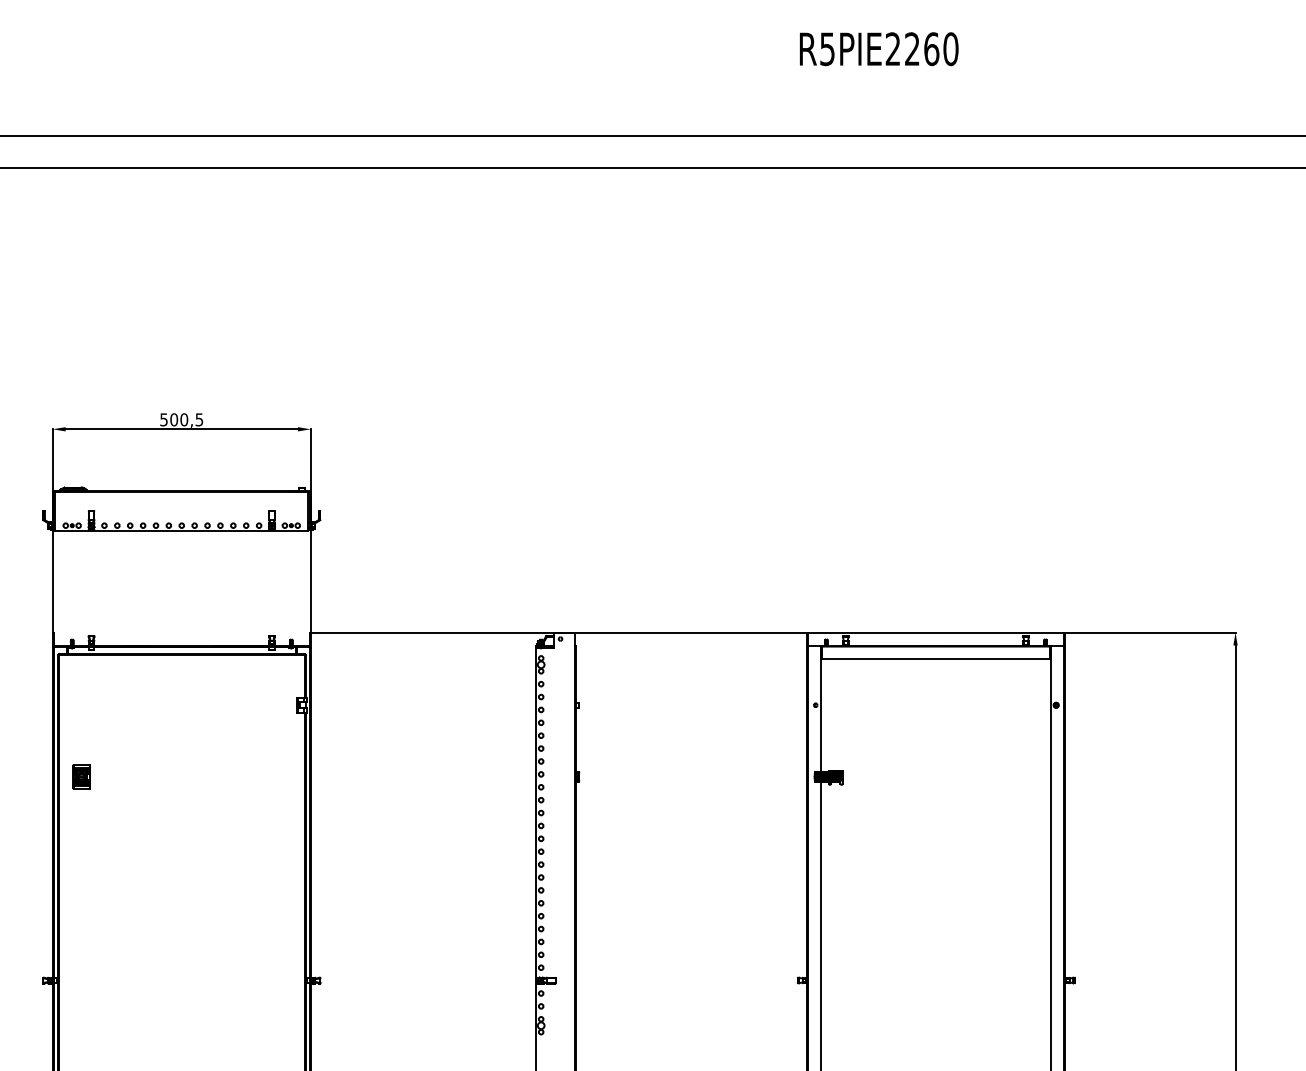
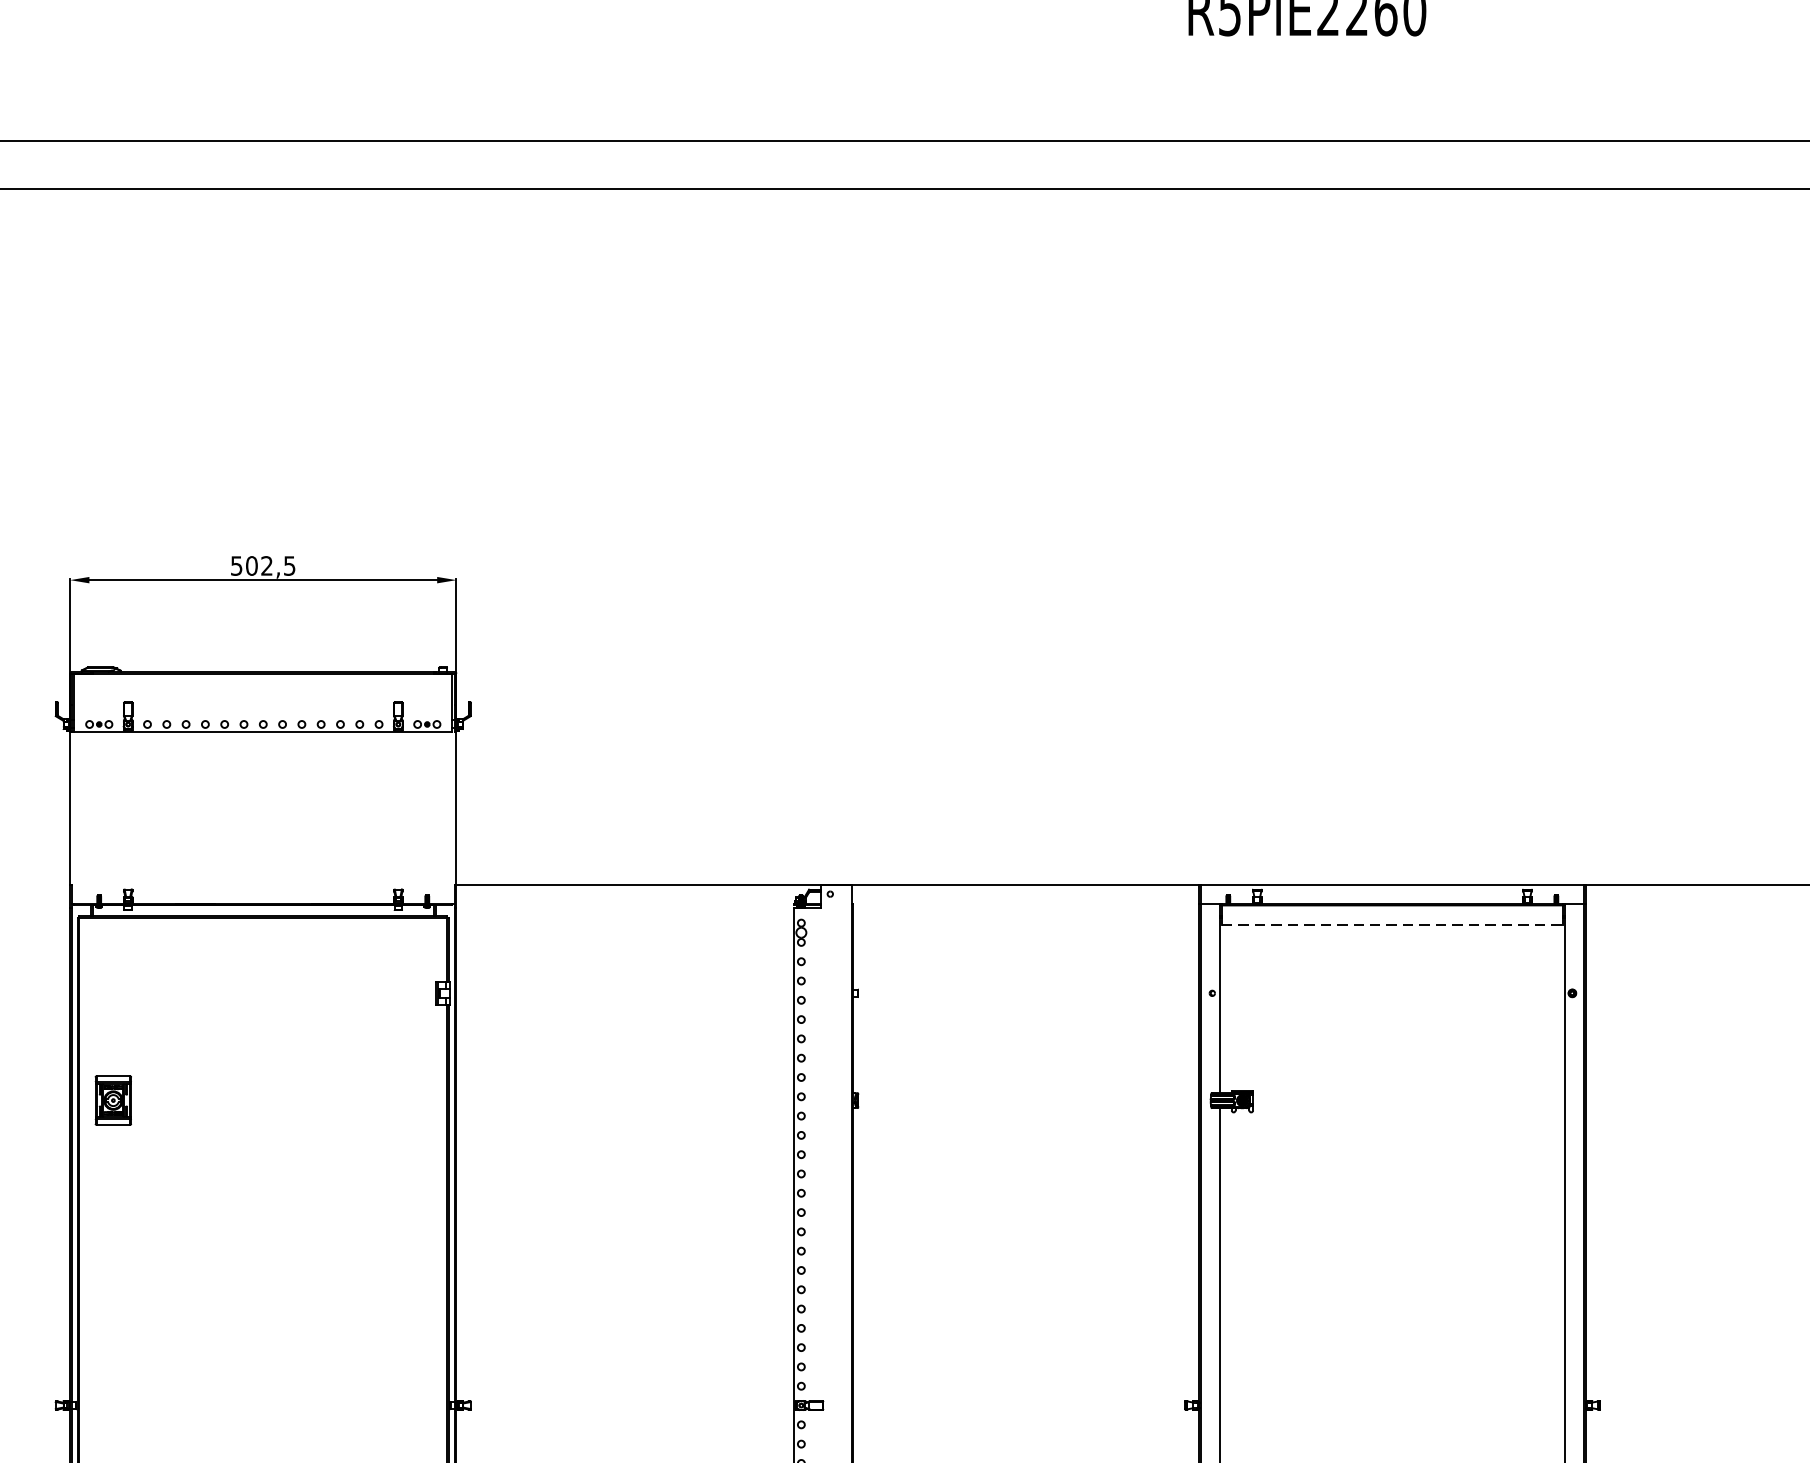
text: (184, 419) -> (267, 565), 500,5 -> 502,5
line: (935, 659) -> (1391, 924), solid -> dashed
part: (81, 776) -> (113, 1099), size x1.4

